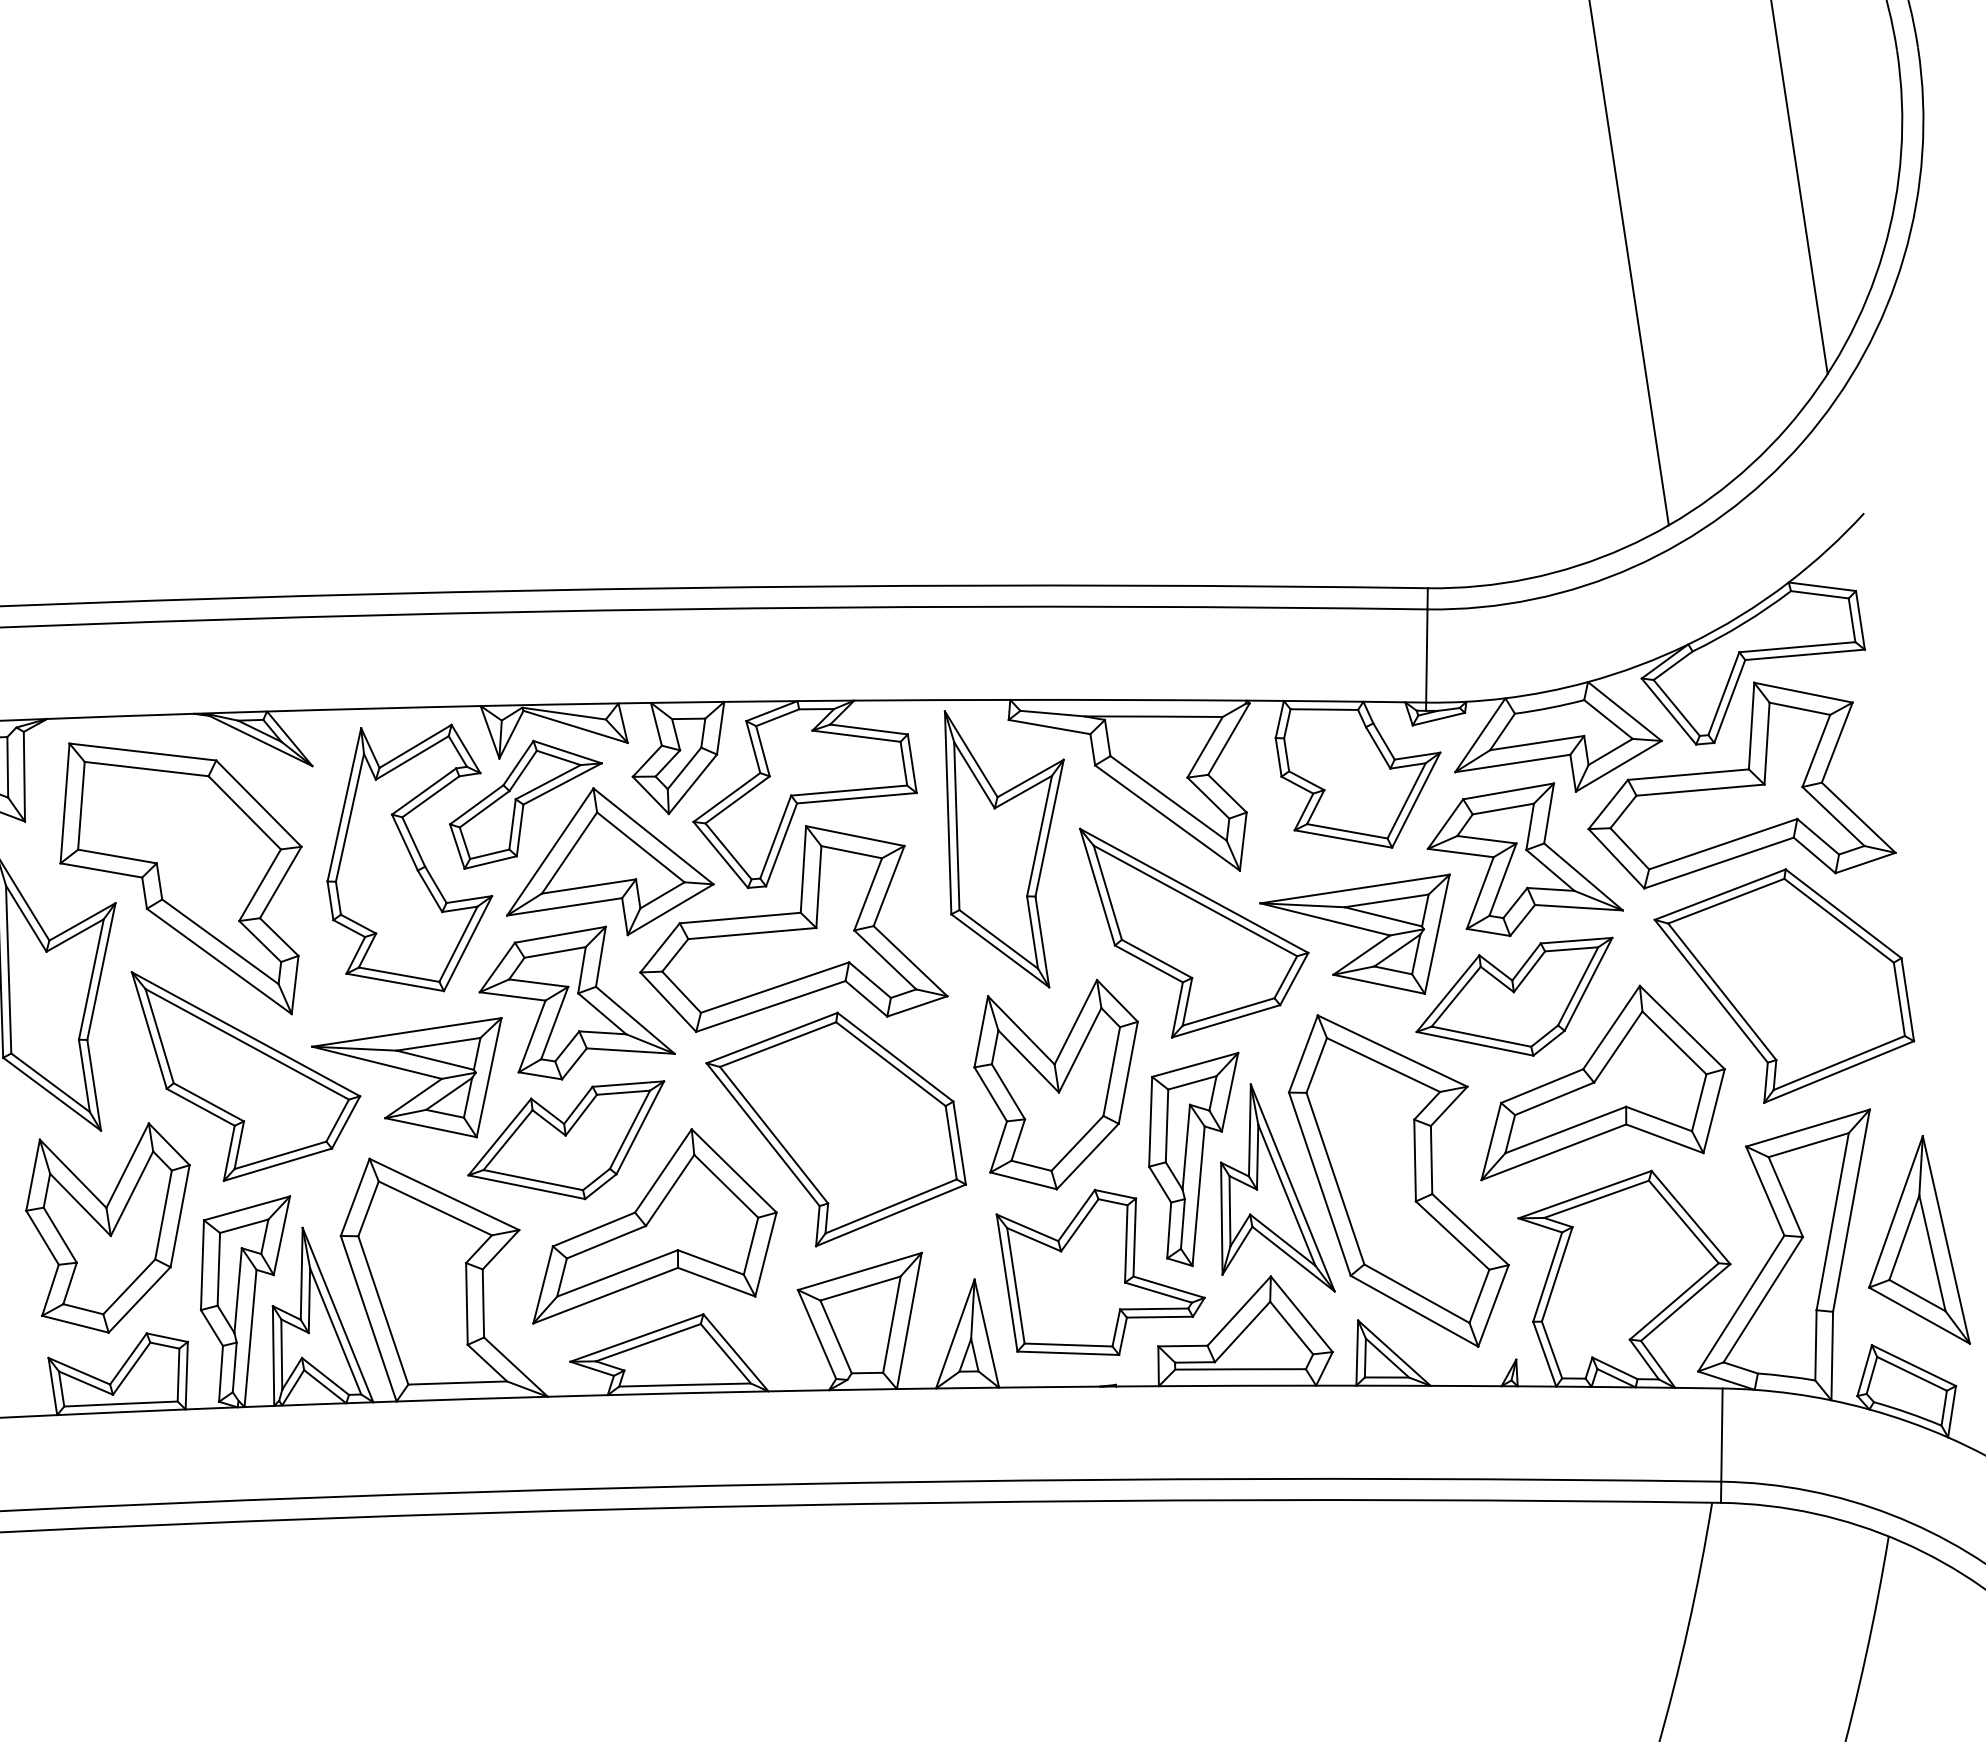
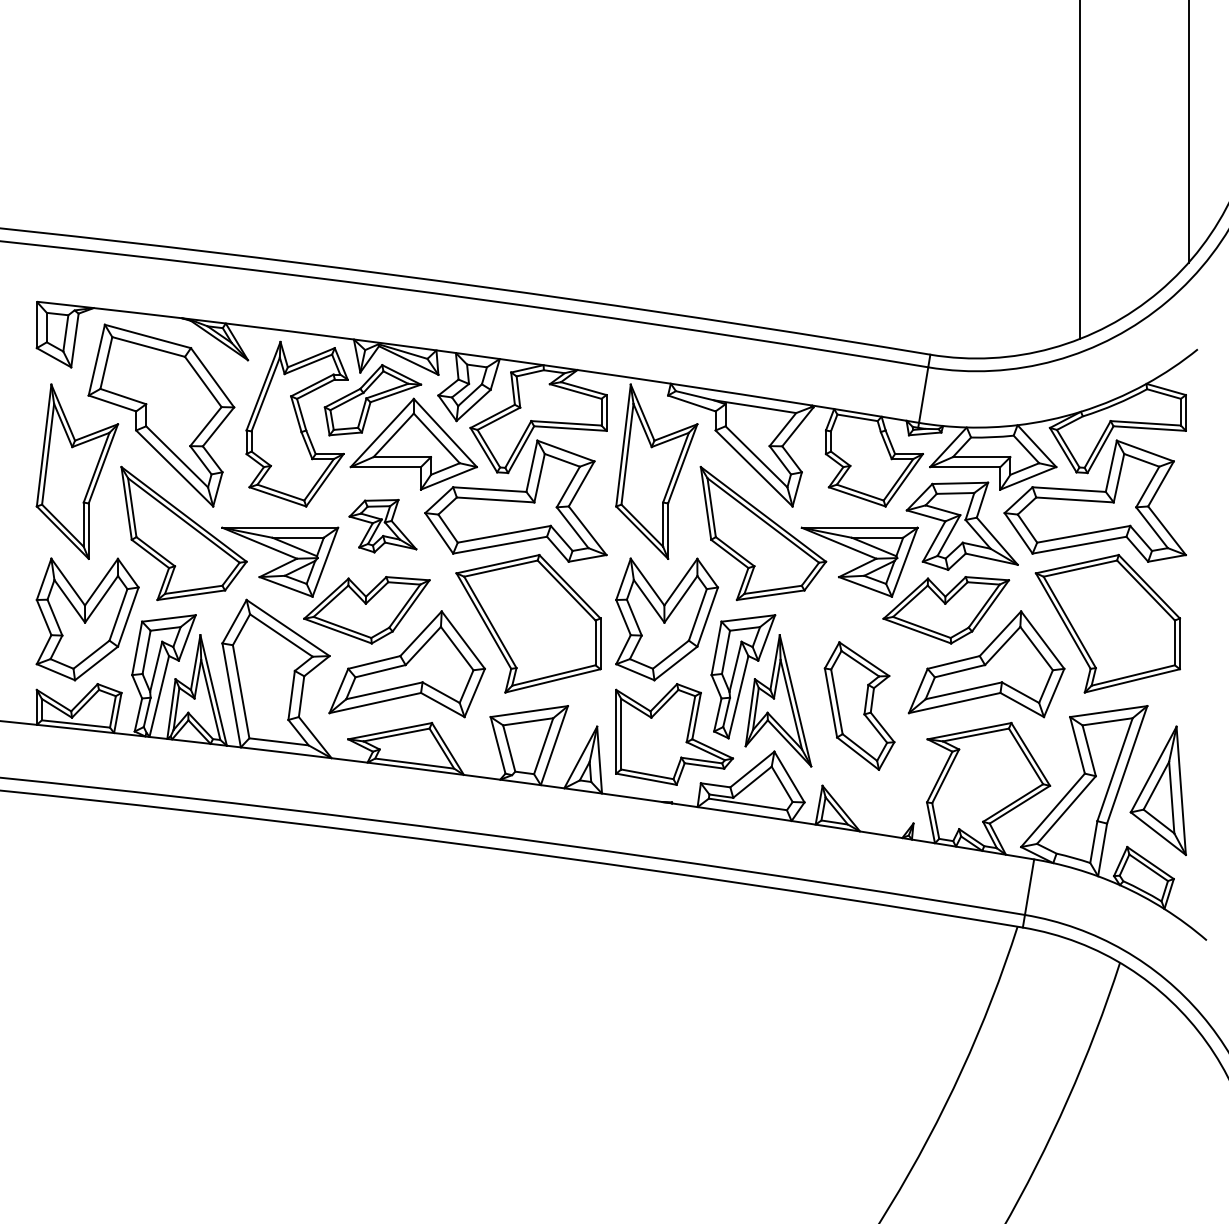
part: (573, 1003) -> (382, 525), size x0.6
part: (1398, 1179) -> (859, 705), size x0.6

